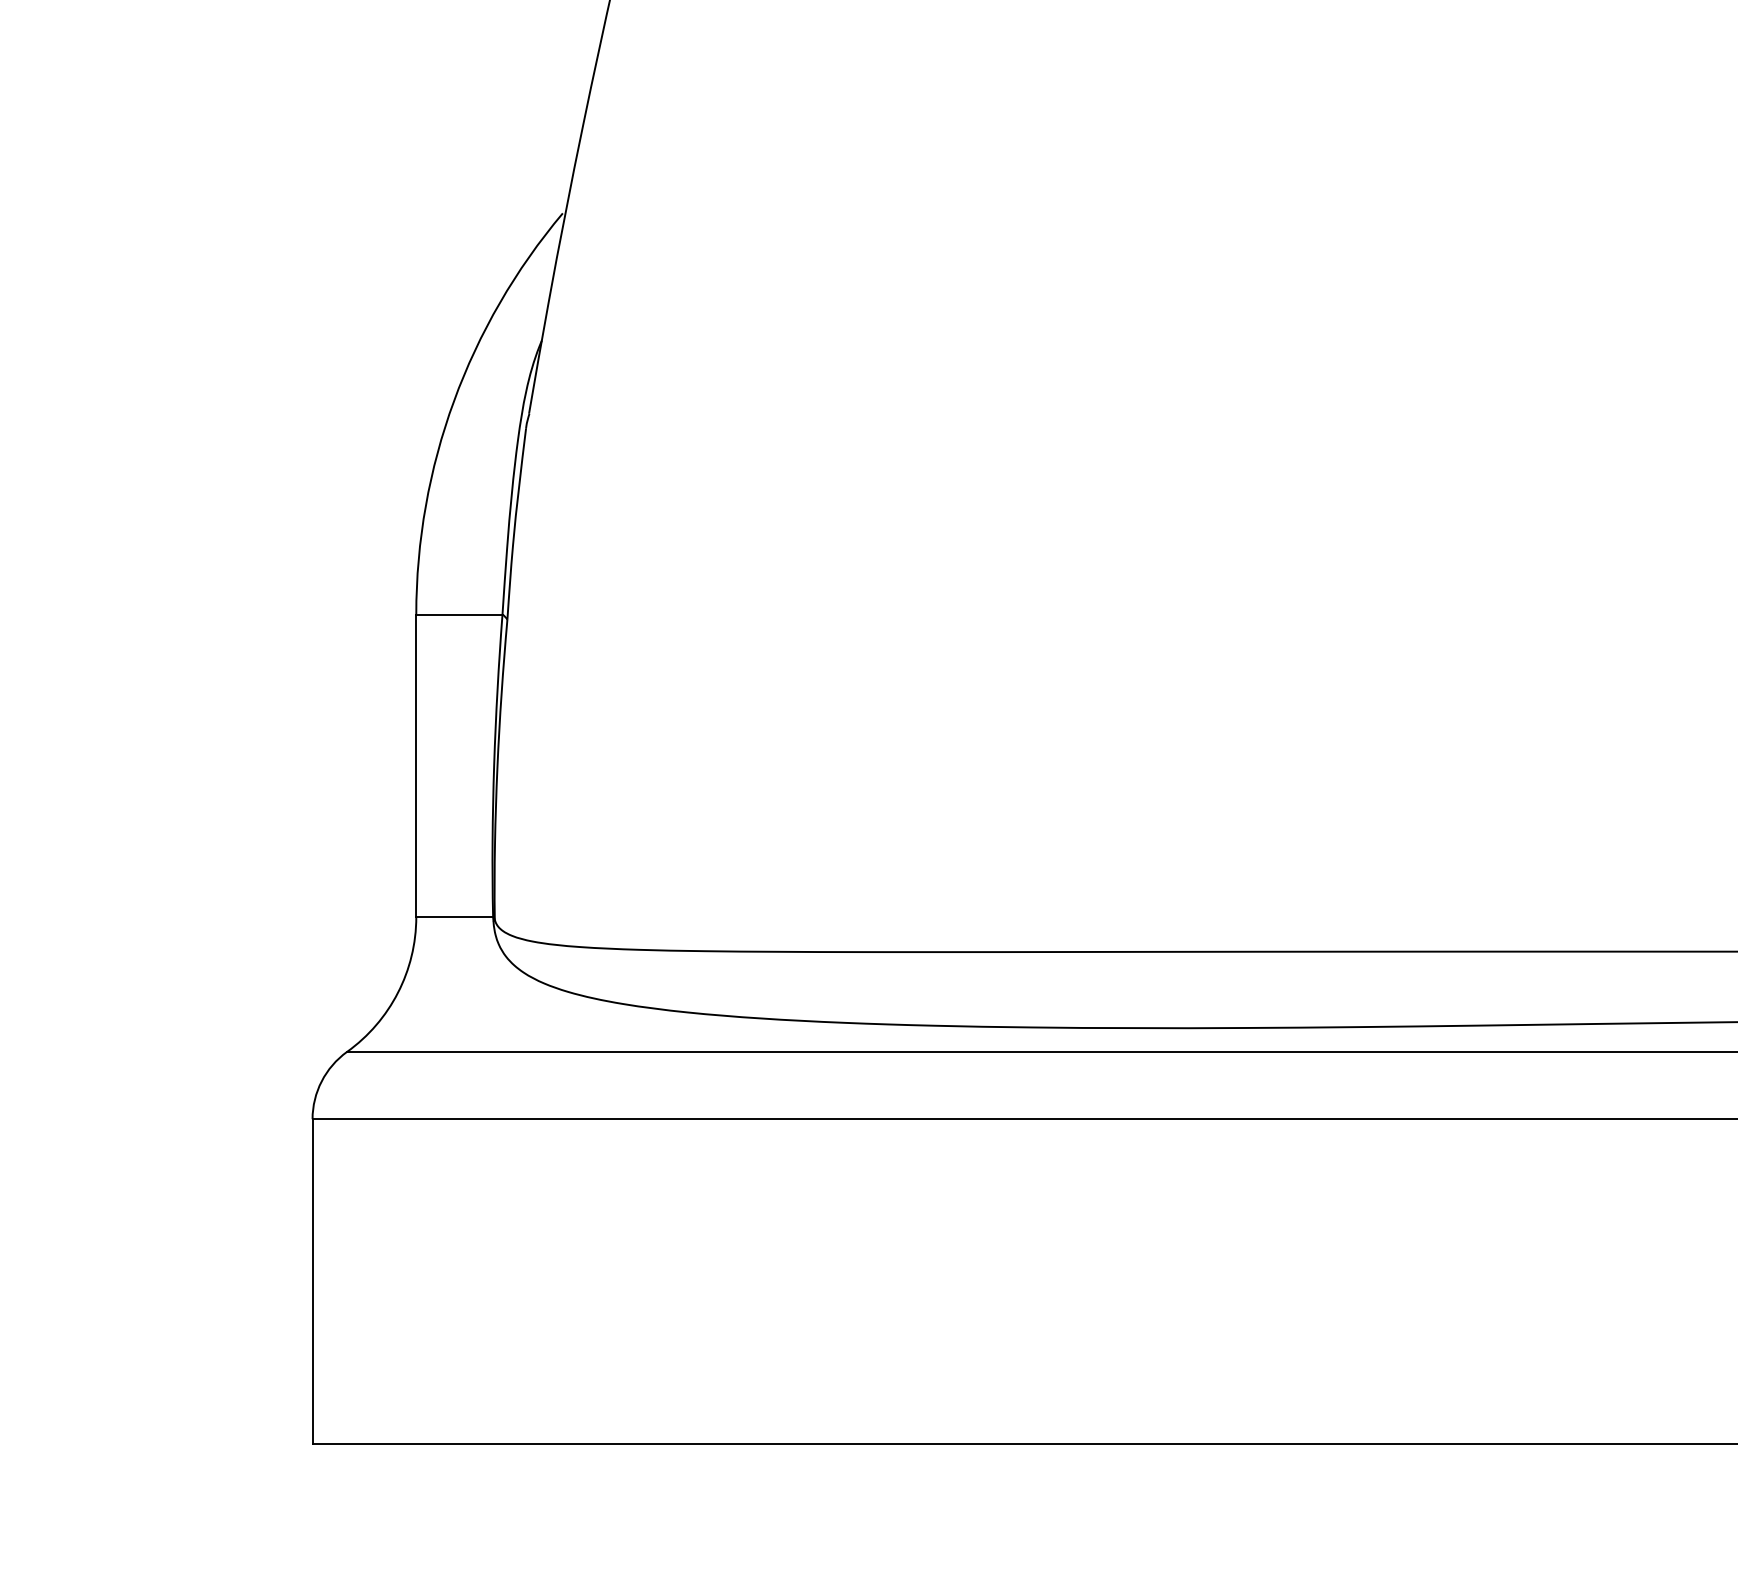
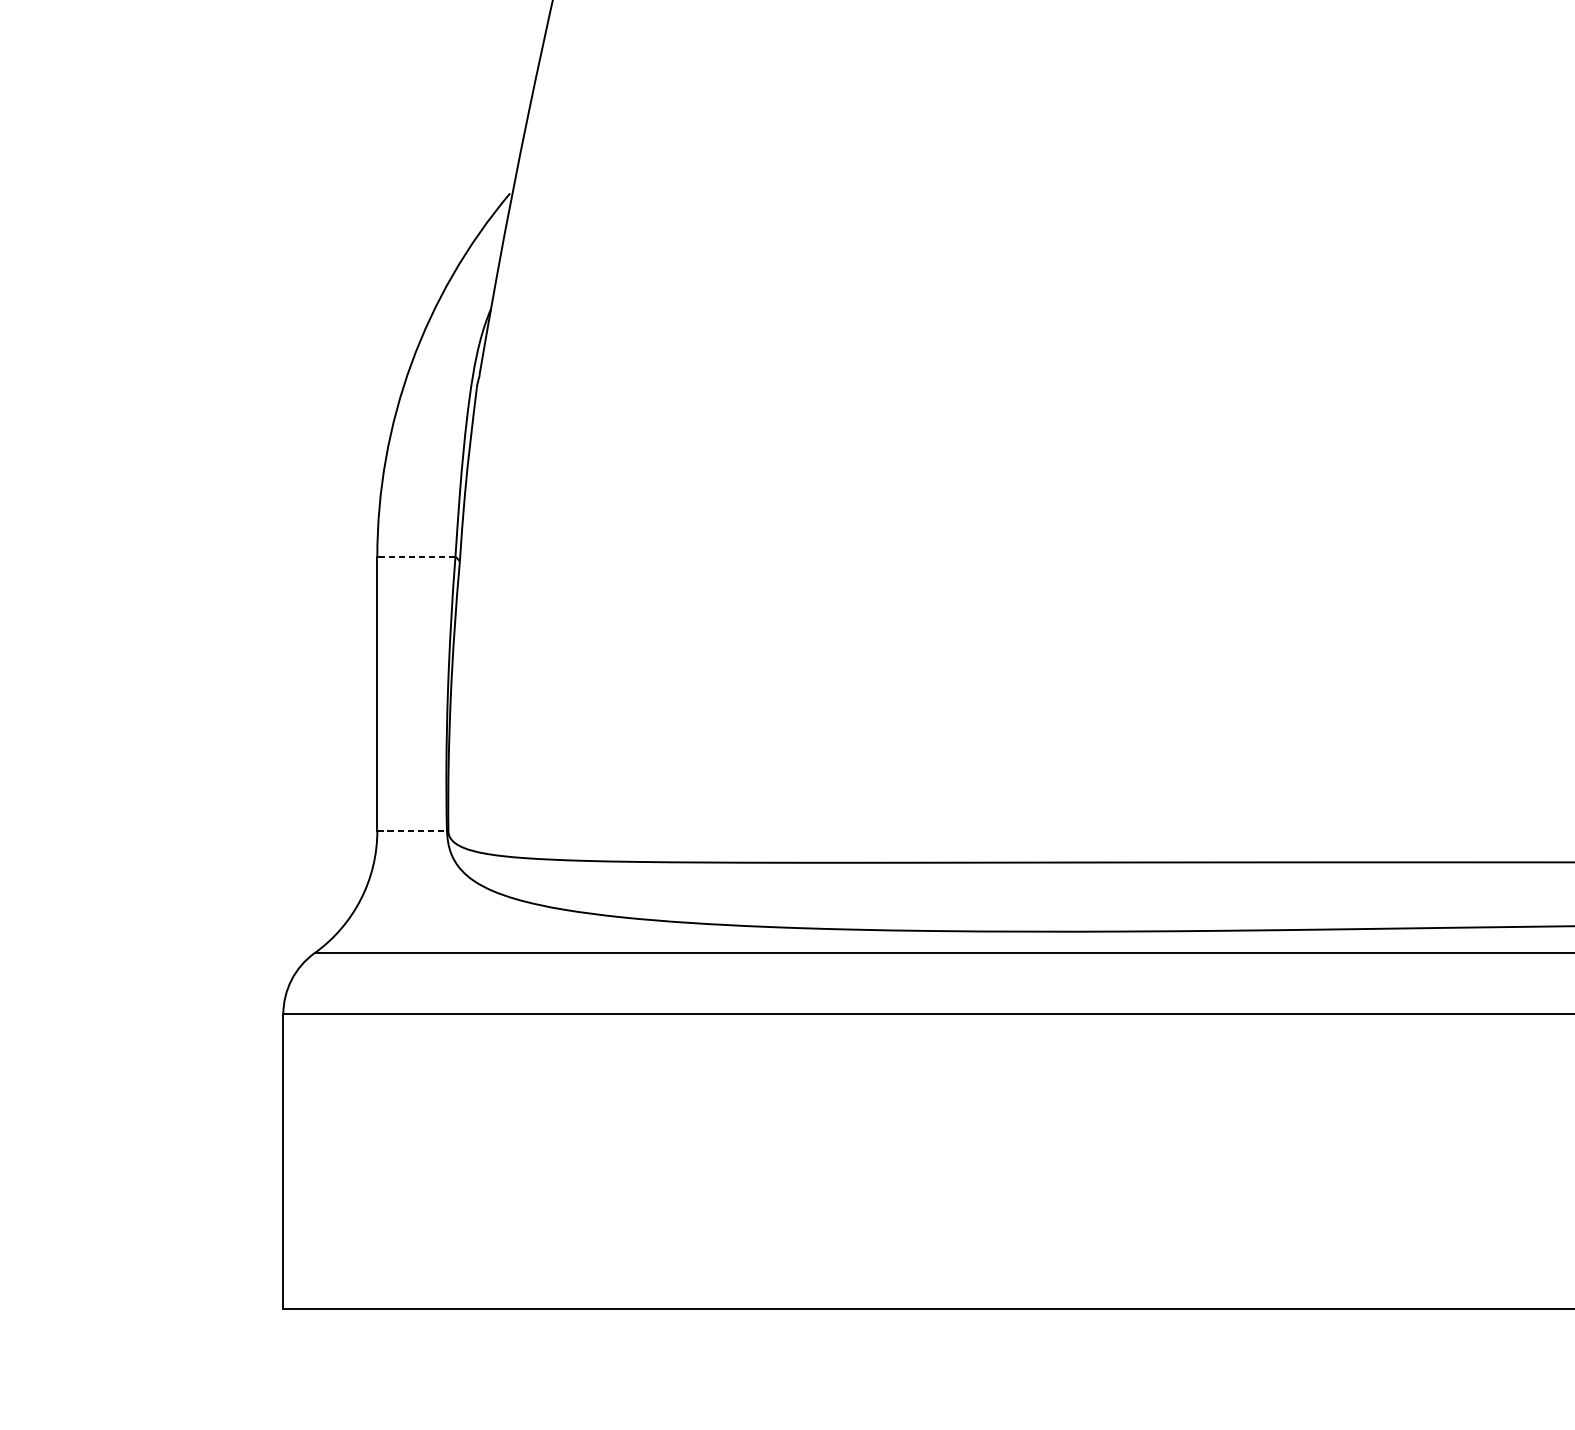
line: (458, 614) -> (415, 556), solid -> dashed
line: (455, 917) -> (412, 831), solid -> dashed

